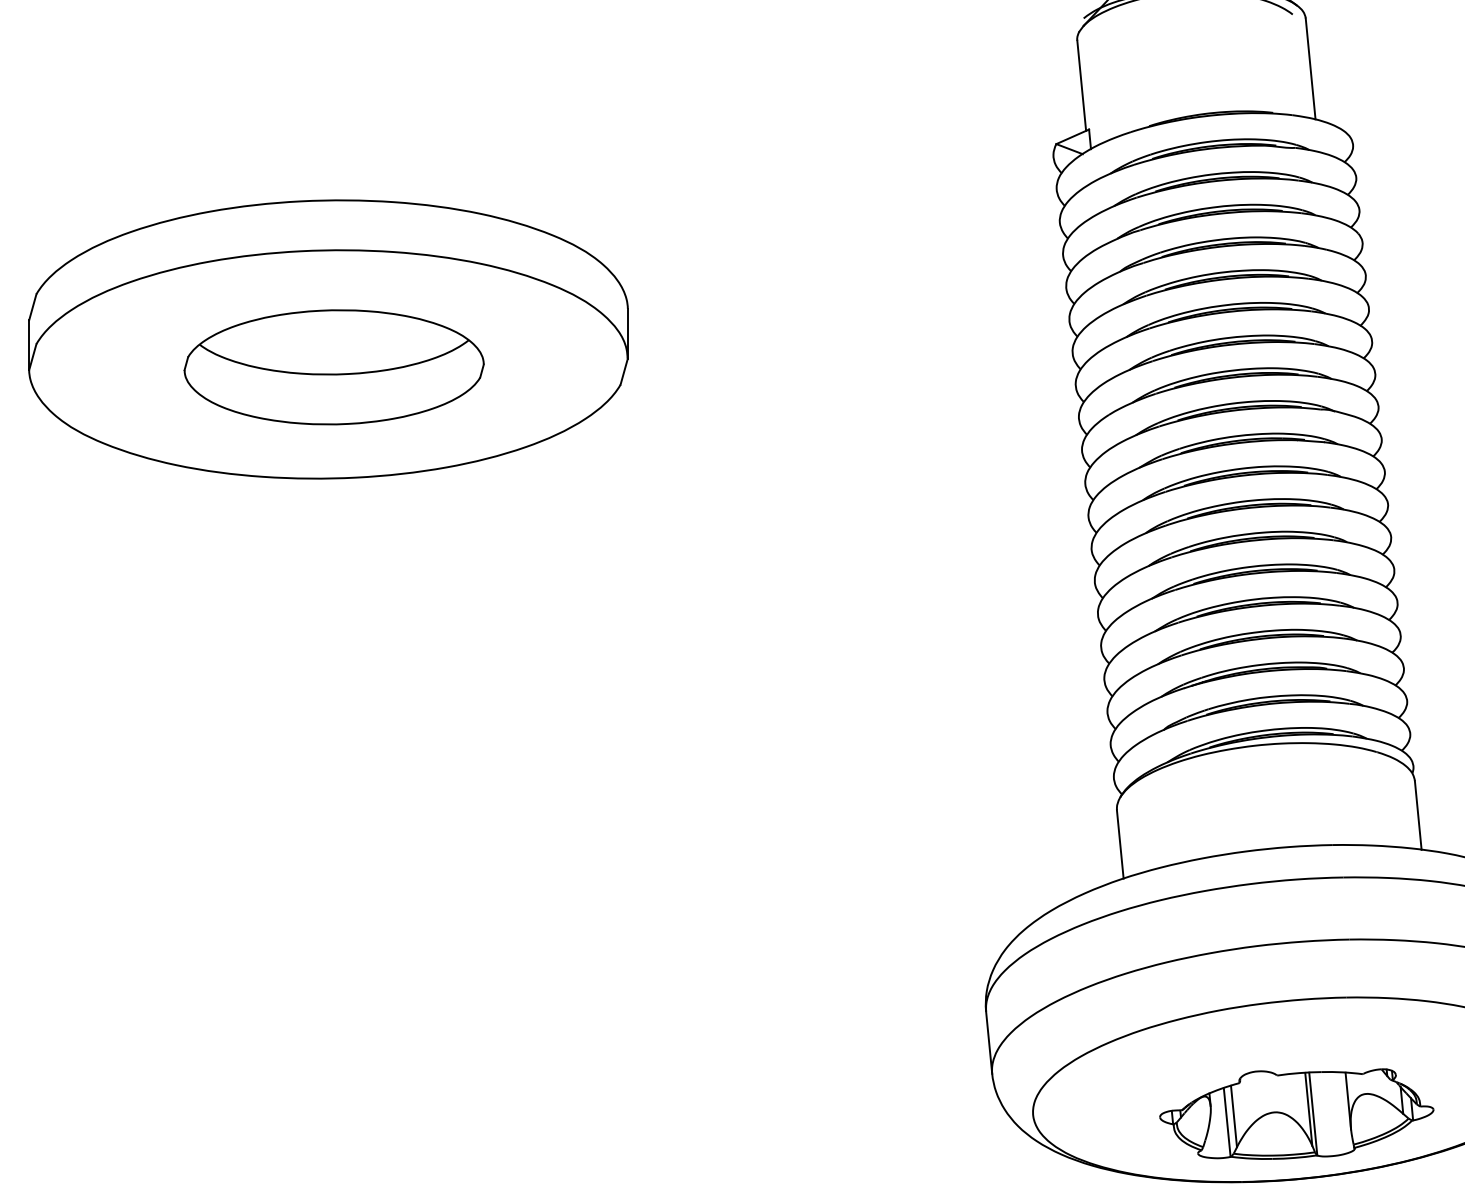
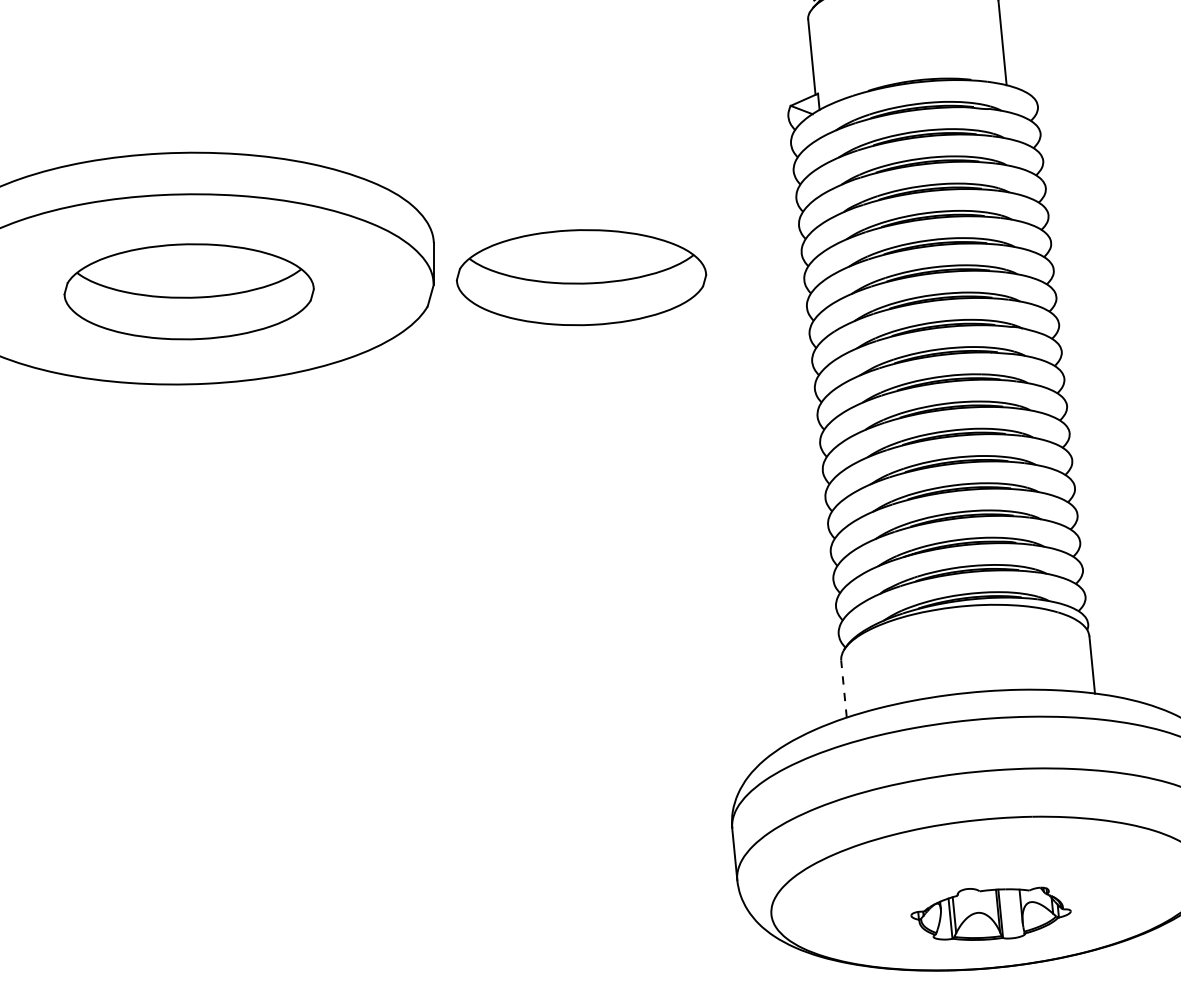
part: (804, 350) -> (580, 277), added
line: (1120, 843) -> (844, 688), solid -> dashed
part: (1296, 1113) -> (990, 913), size x0.7

